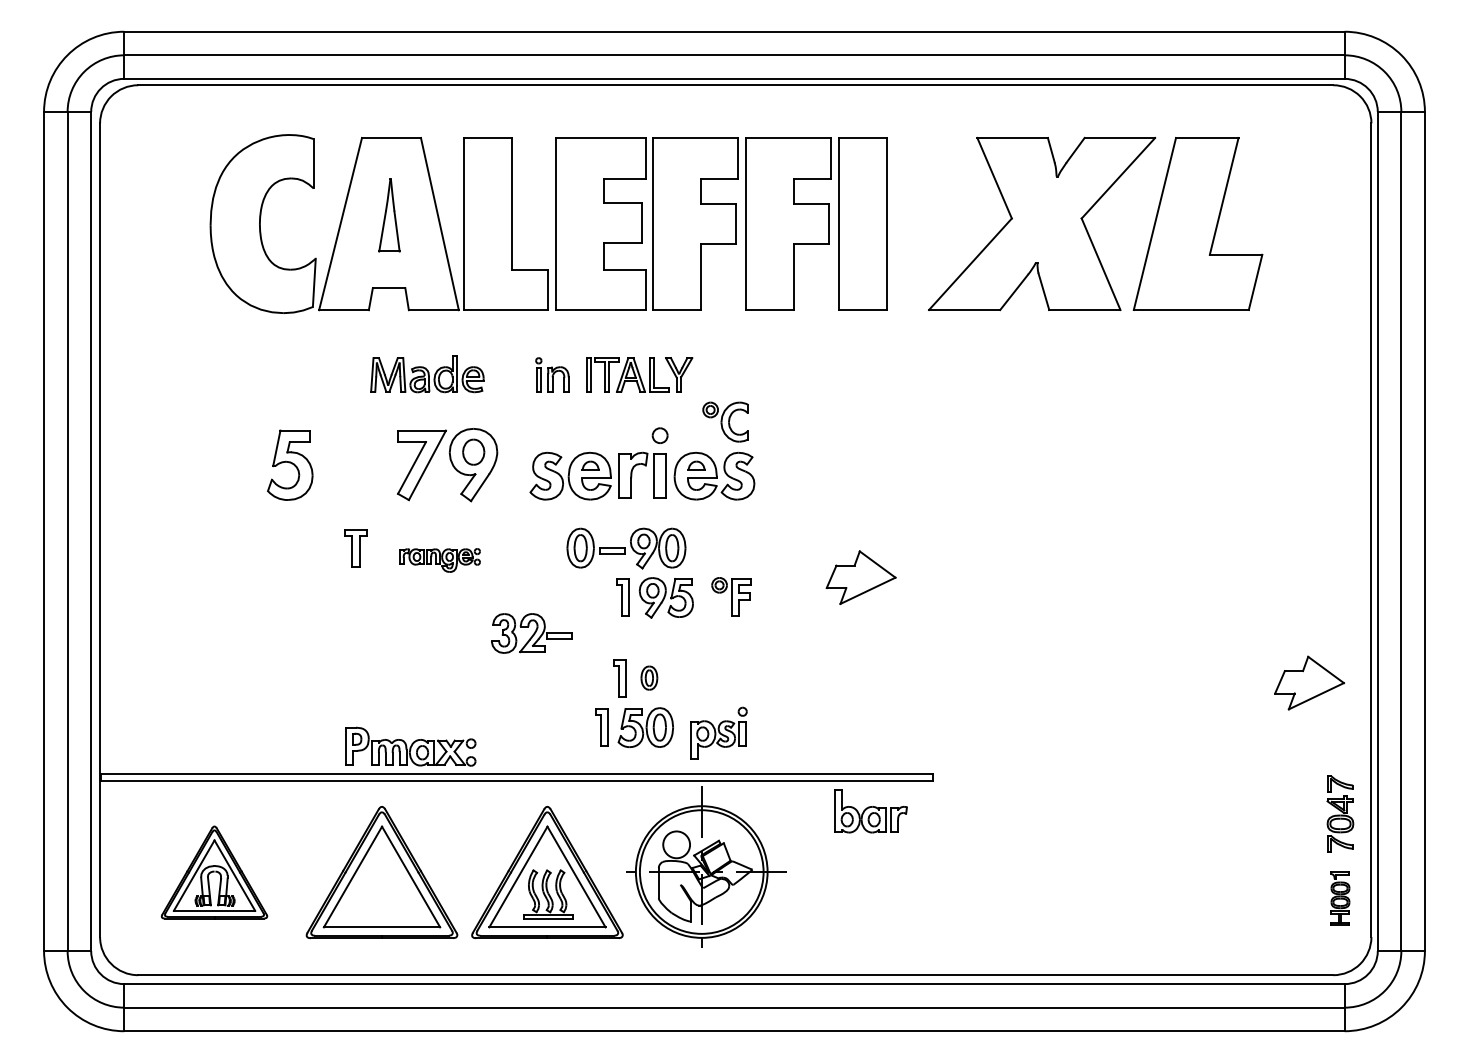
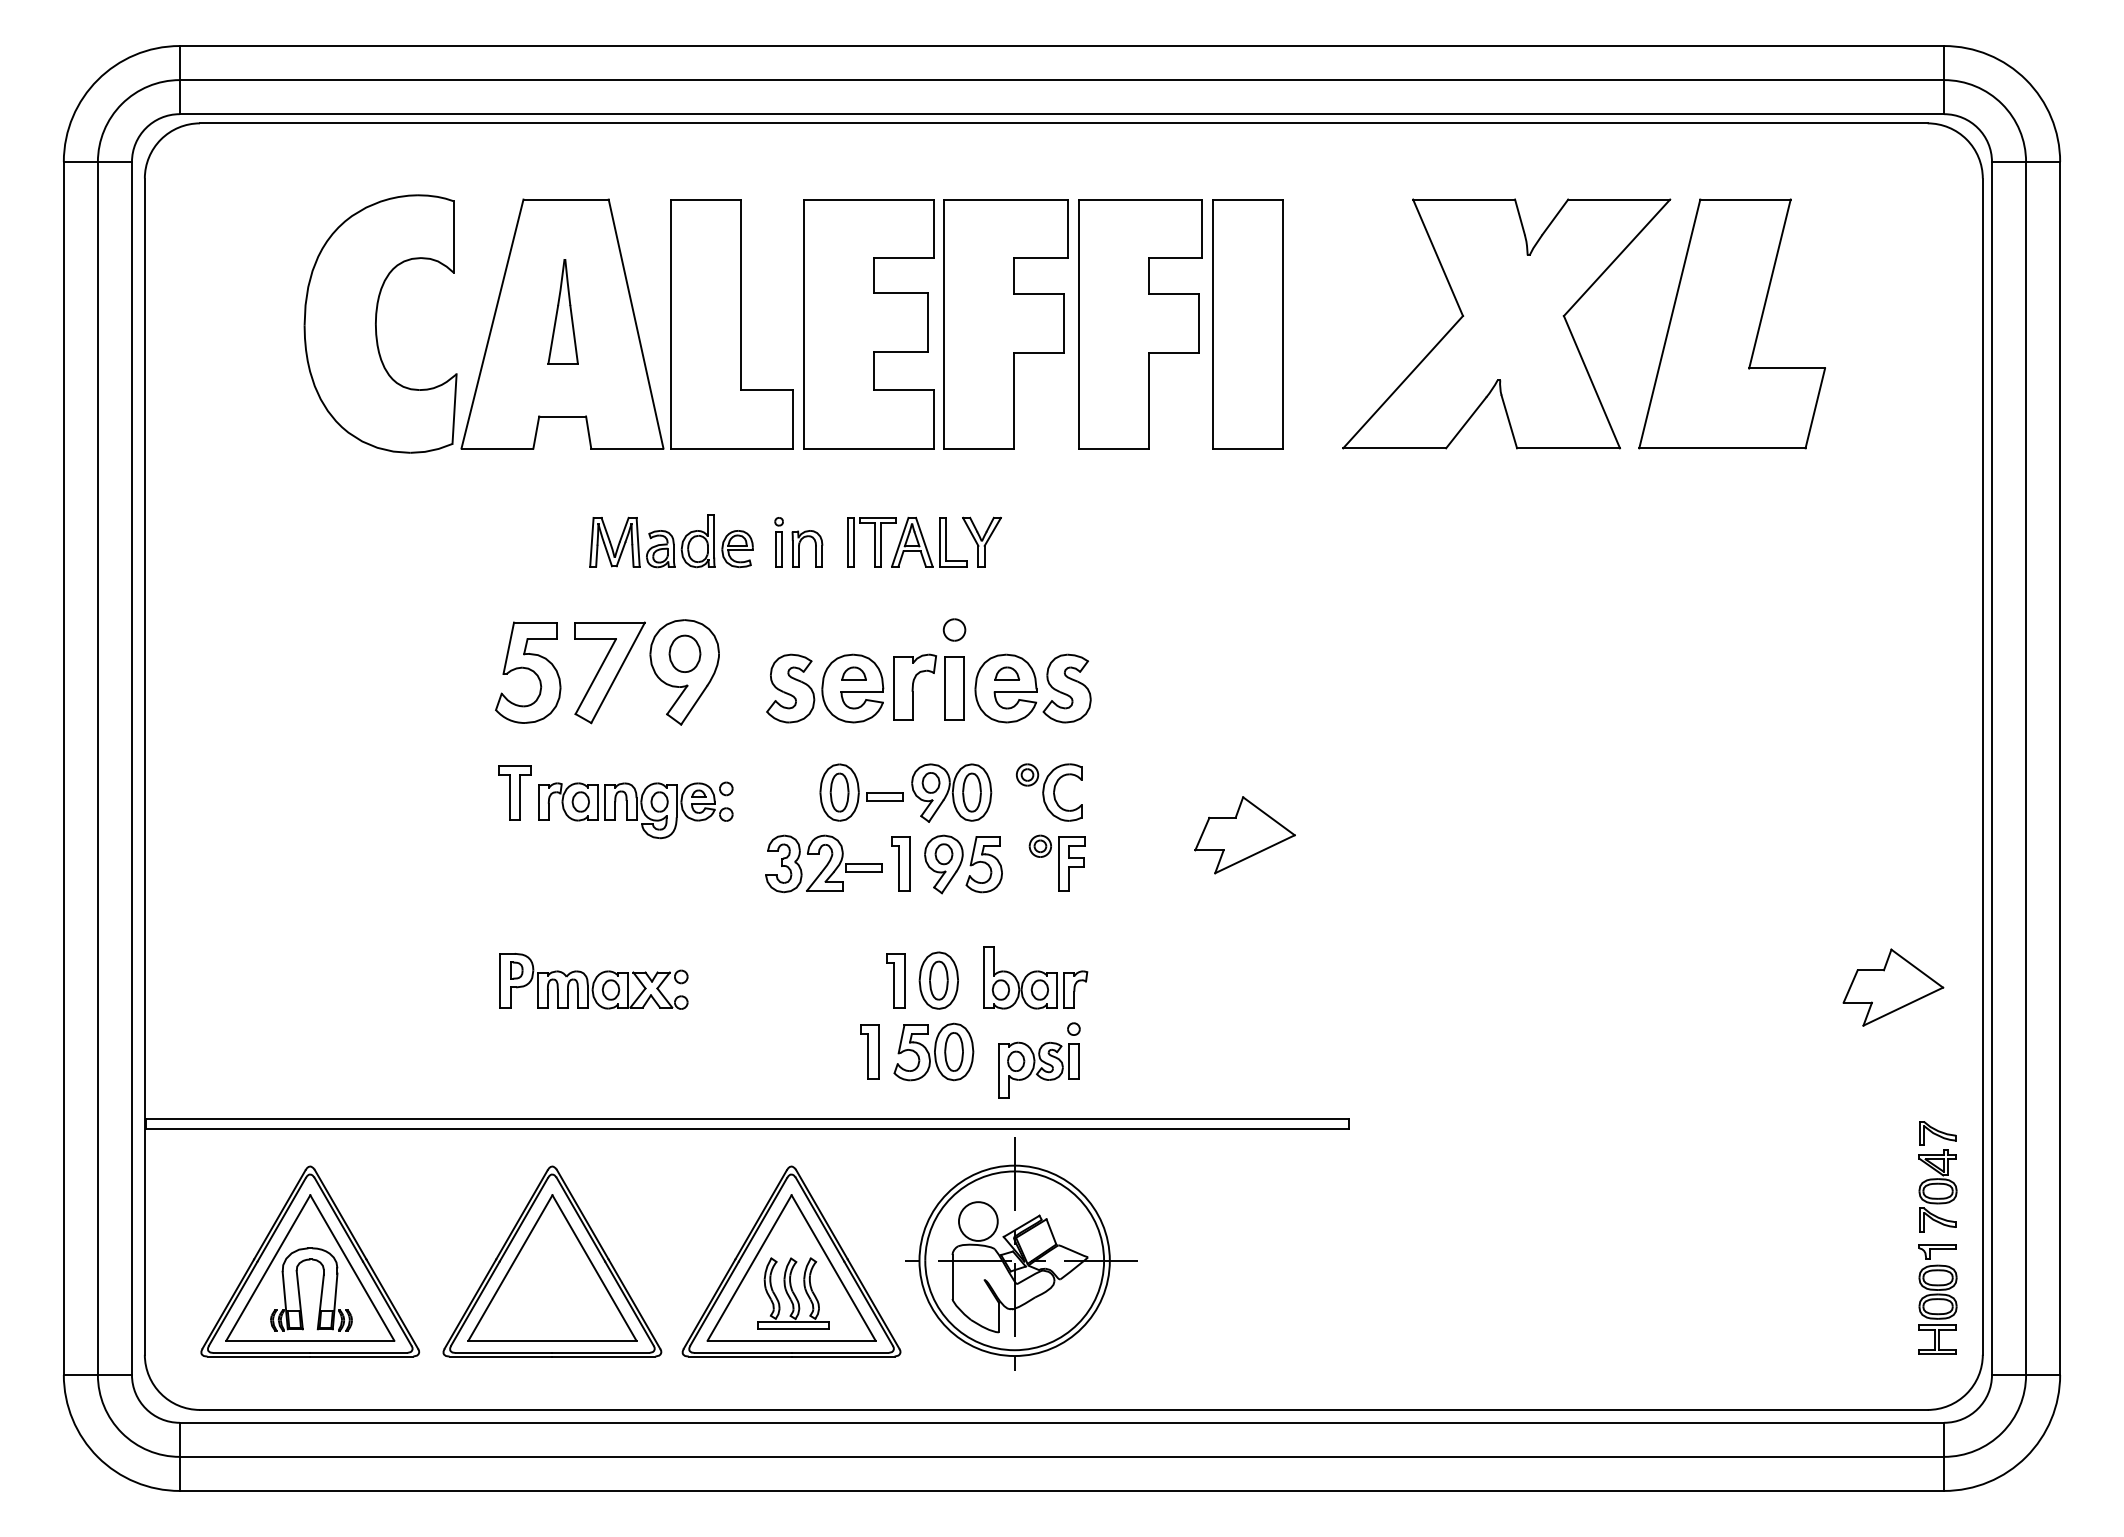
part: (427, 374) -> (671, 541), moved
part: (725, 421) -> (1048, 791), moved
part: (290, 464) -> (528, 671), moved
part: (439, 560) -> (635, 810), size x1.67
part: (531, 633) -> (823, 863), moved
part: (649, 677) -> (939, 979), size x1.67
part: (410, 746) -> (593, 981), moved
part: (870, 811) -> (1034, 978), moved
part: (214, 872) -> (310, 1261), size x1.43
part: (1340, 898) -> (1938, 1299), size x1.43

